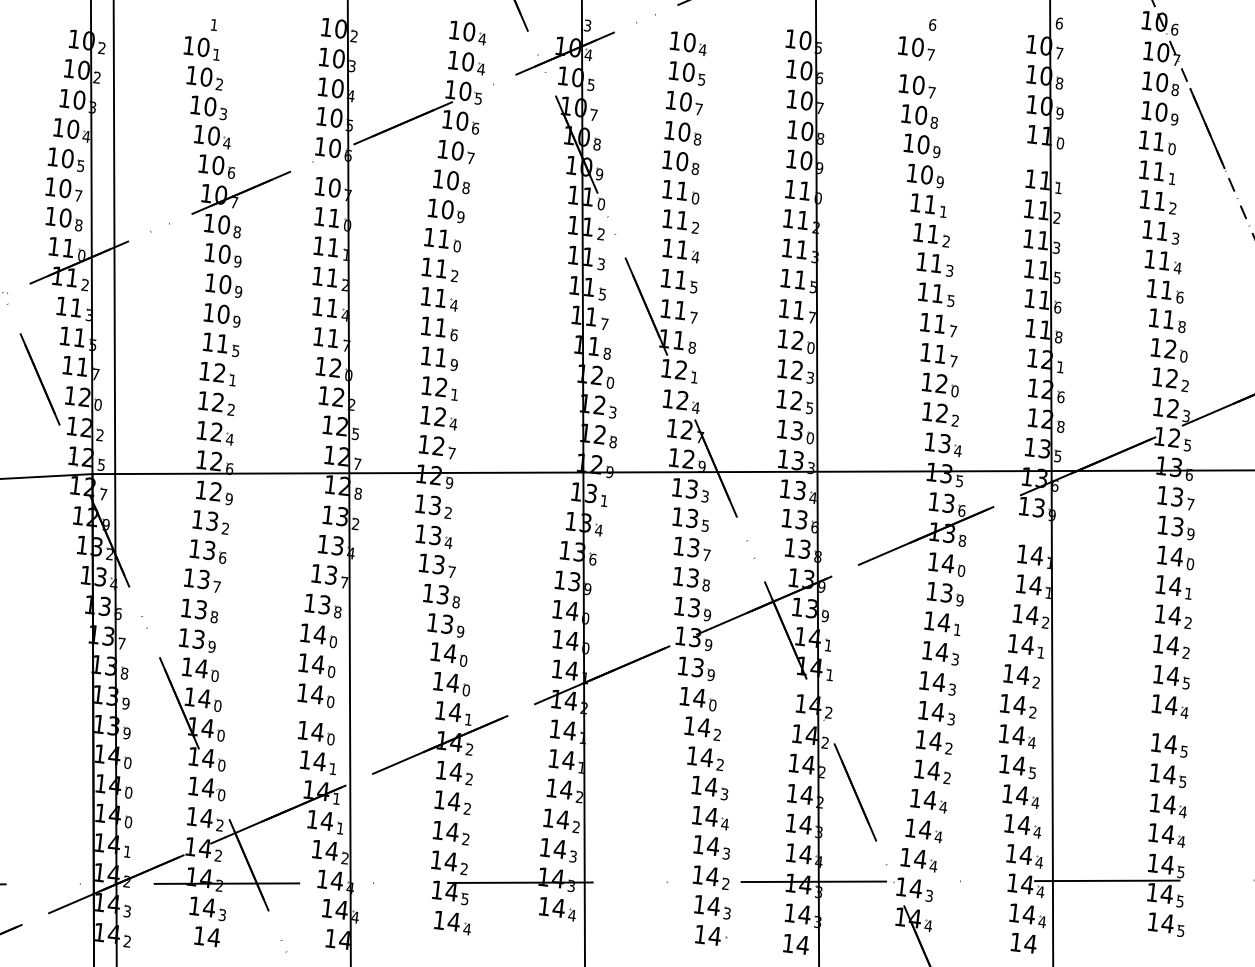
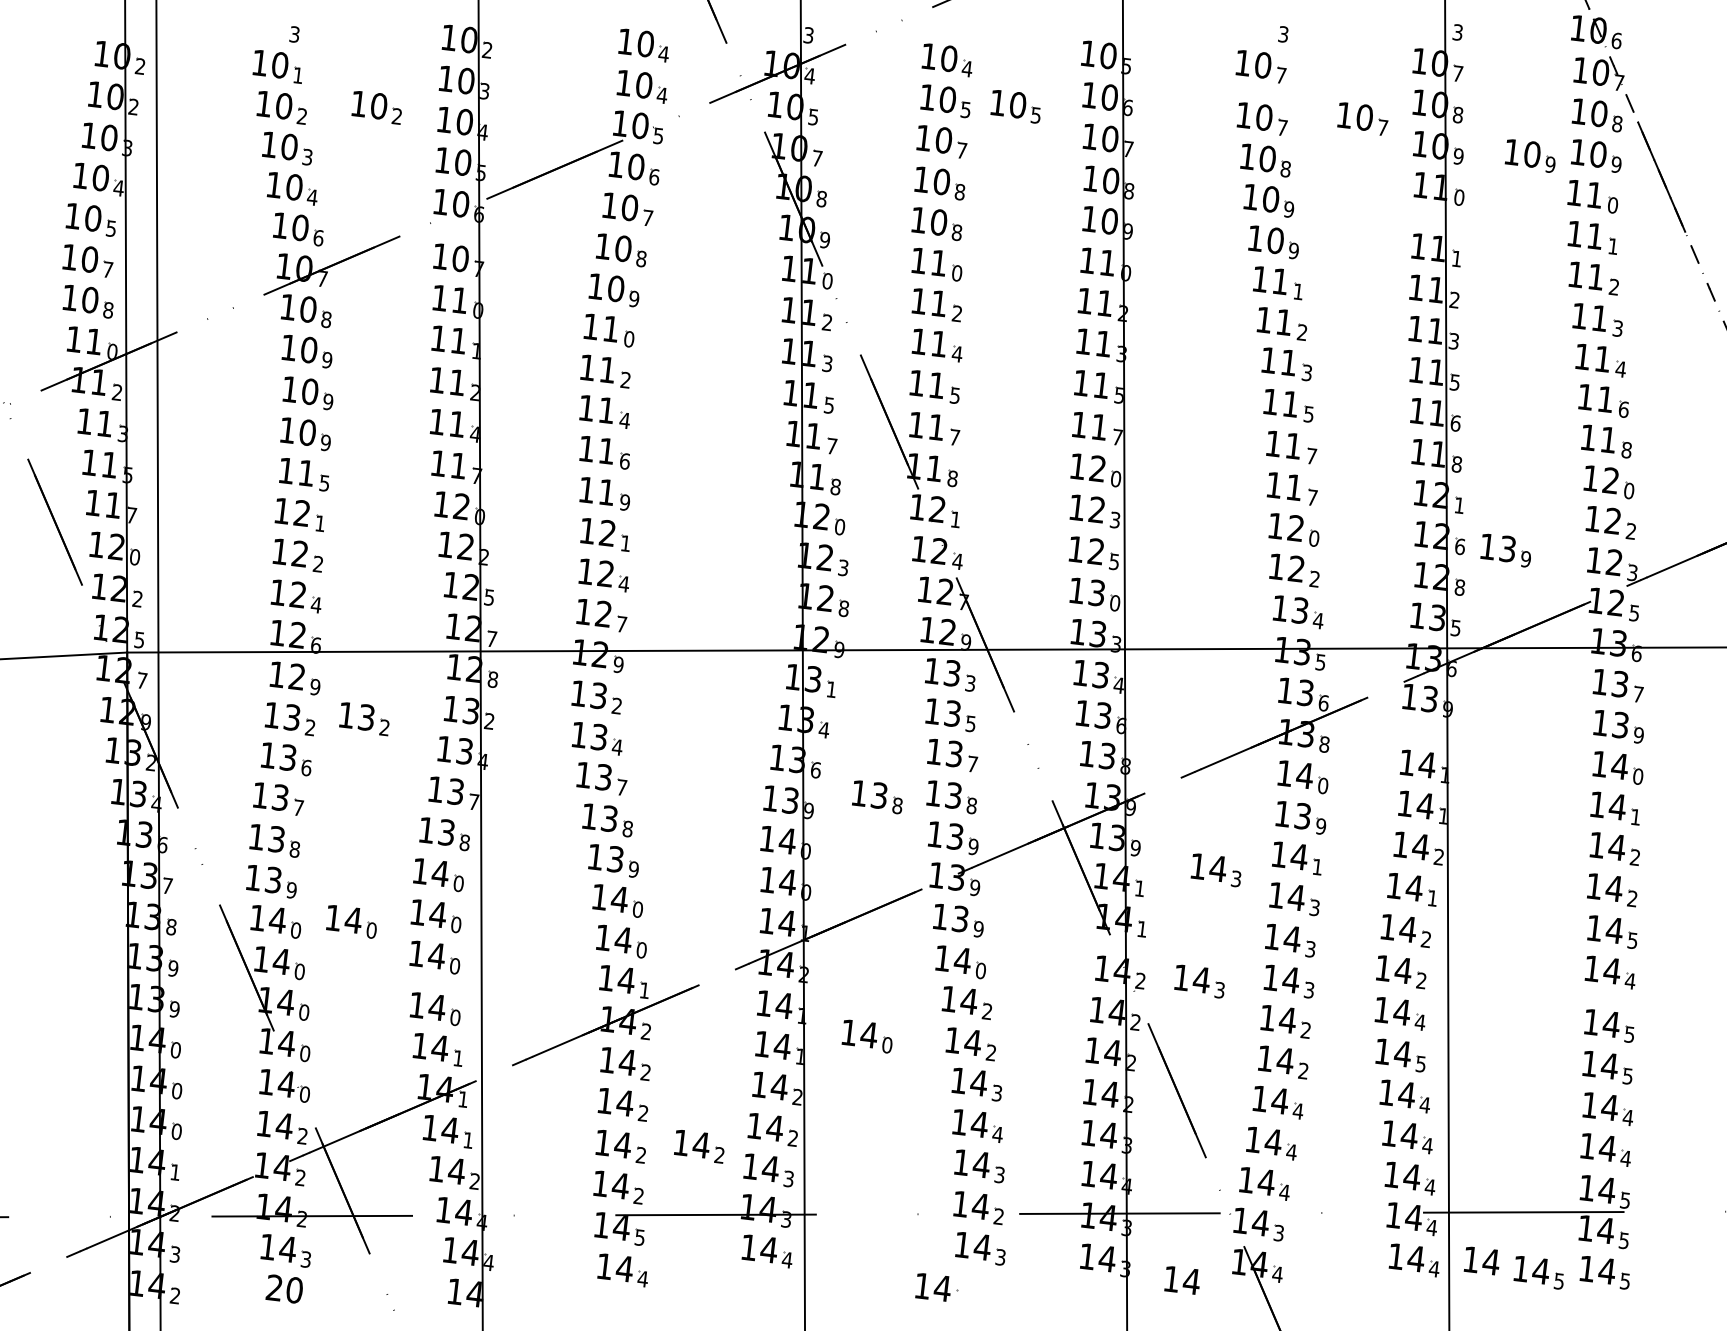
text: (1058, 23) -> (1456, 32), 6 -> 3
text: (932, 24) -> (1283, 33), 6 -> 3
text: (213, 25) -> (293, 35), 1 -> 3
part: (737, 77) -> (1014, 106), added
part: (273, 78) -> (376, 108), added
part: (989, 86) -> (1361, 119), added
part: (1111, 113) -> (1529, 156), added
part: (1093, 399) -> (1504, 549), added
part: (264, 522) -> (363, 719), added
part: (637, 579) -> (877, 797), added
part: (883, 632) -> (1215, 870), added
part: (255, 669) -> (351, 921), added
part: (871, 713) -> (1199, 982), added
part: (629, 753) -> (866, 1037), added
part: (507, 833) -> (698, 1147), added
part: (1118, 924) -> (1539, 1272), added
part: (711, 935) -> (937, 1287), moved
text: (206, 936) -> (284, 1288), 14 -> 20
text: (1023, 943) -> (1481, 1261), moved
text: (795, 944) -> (1181, 1280), moved

